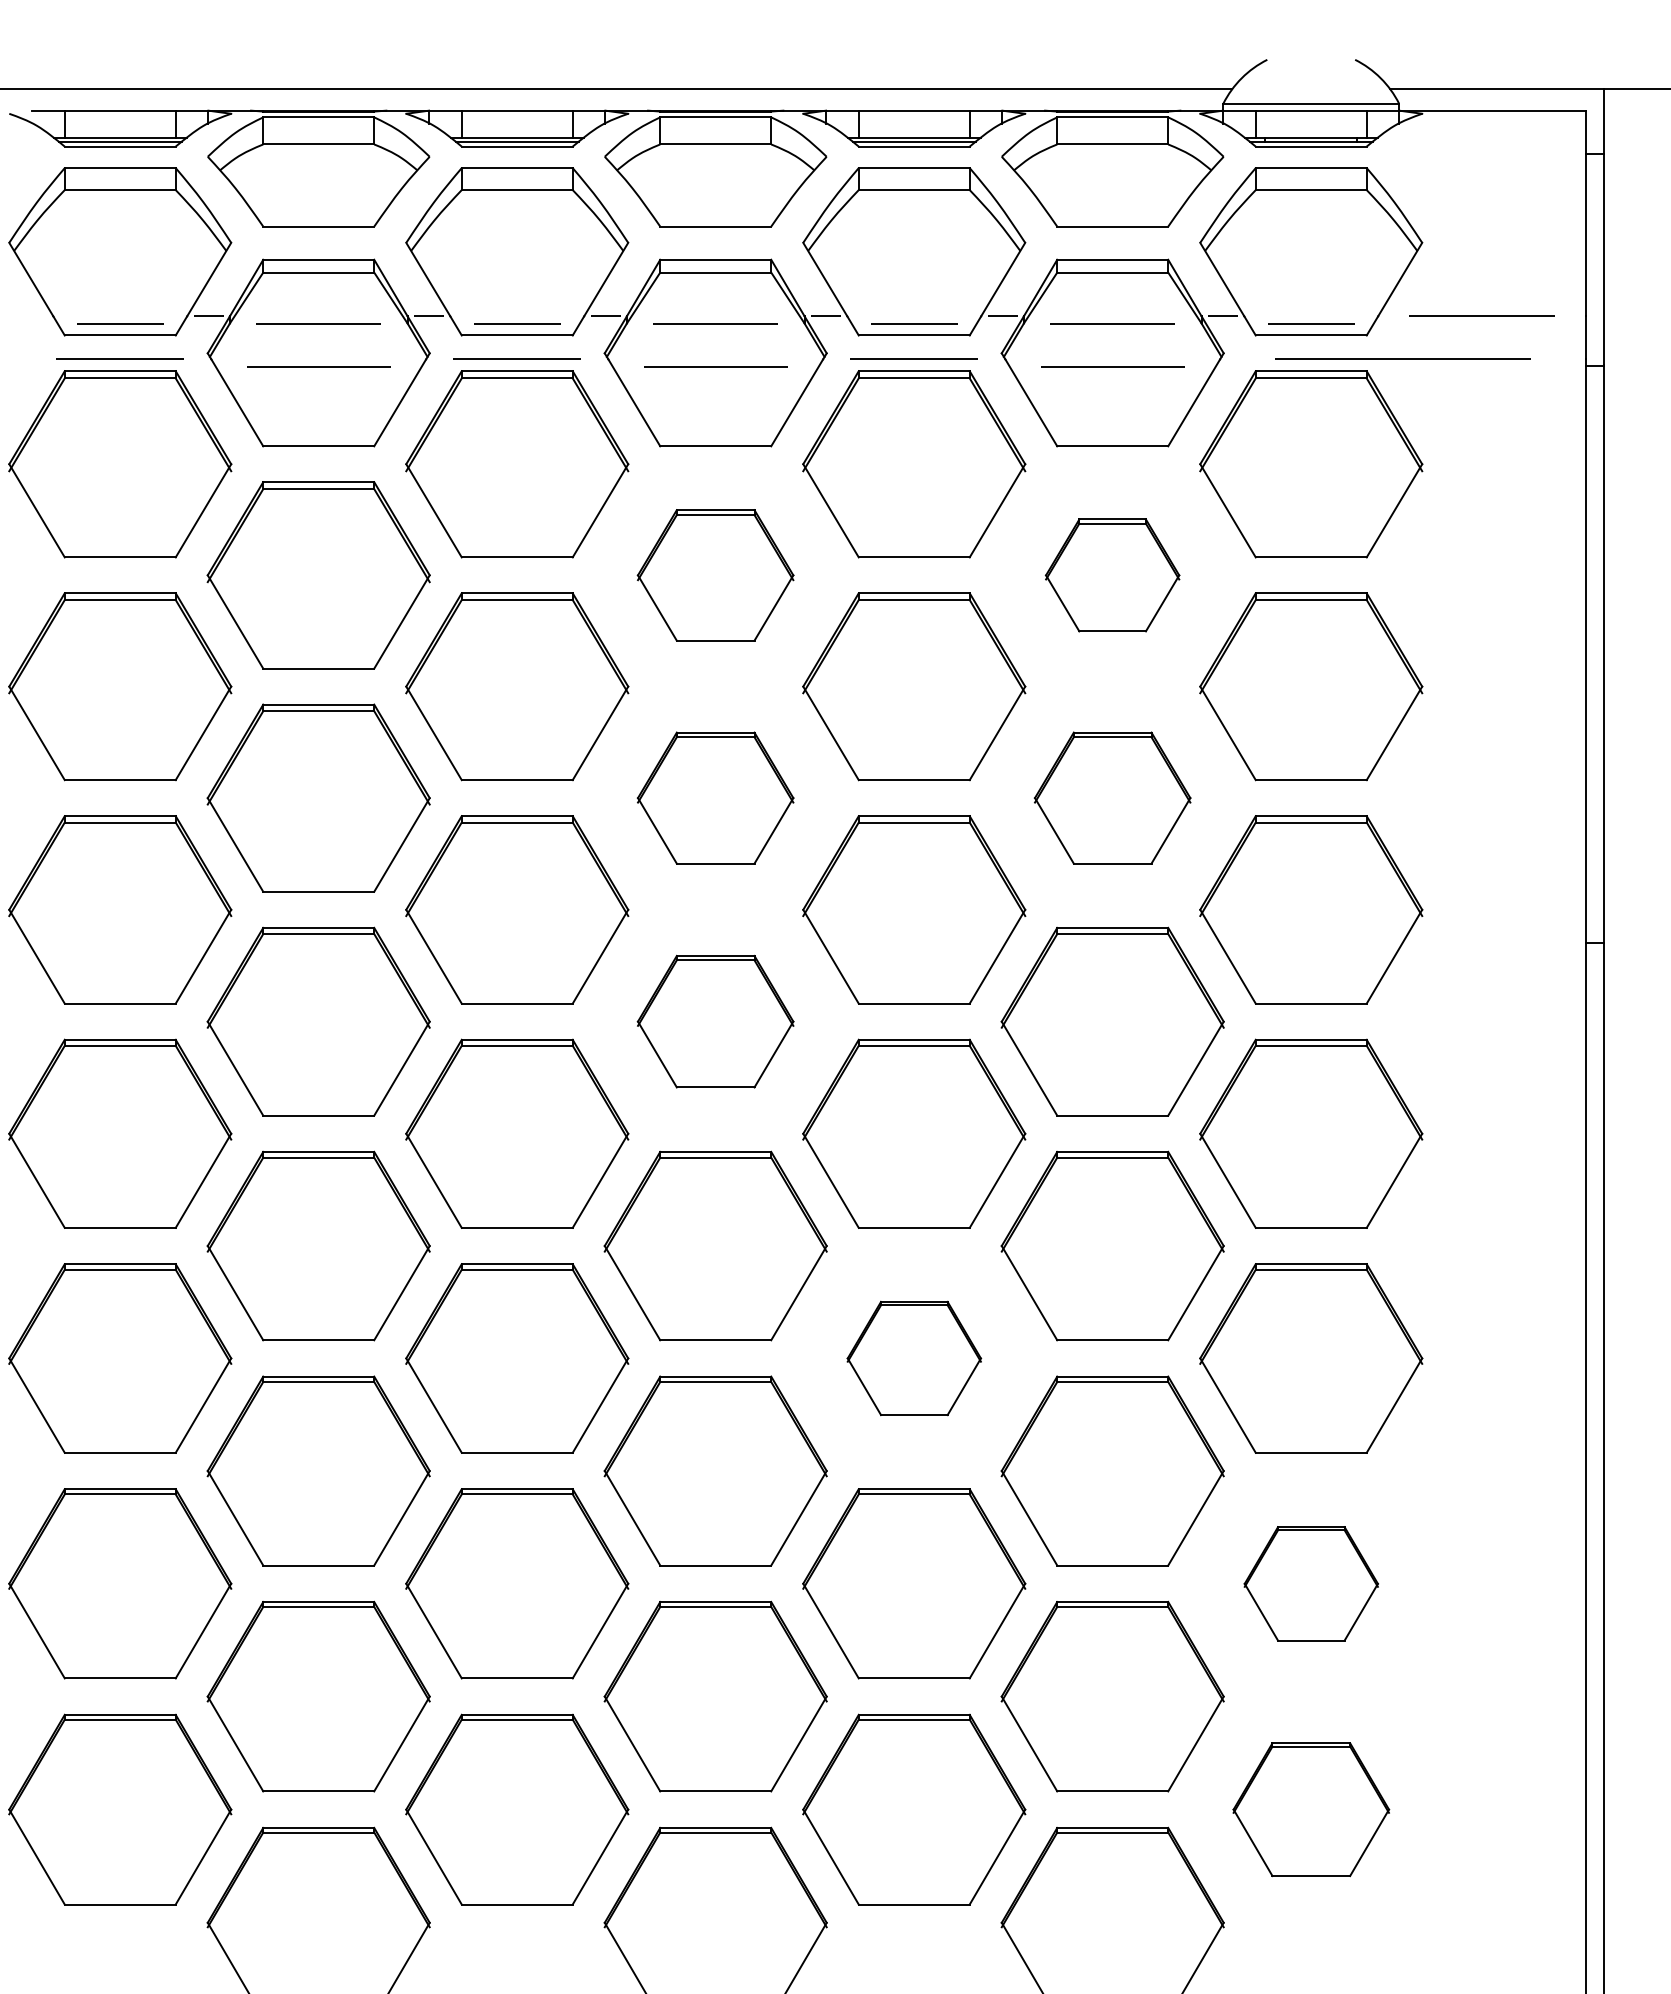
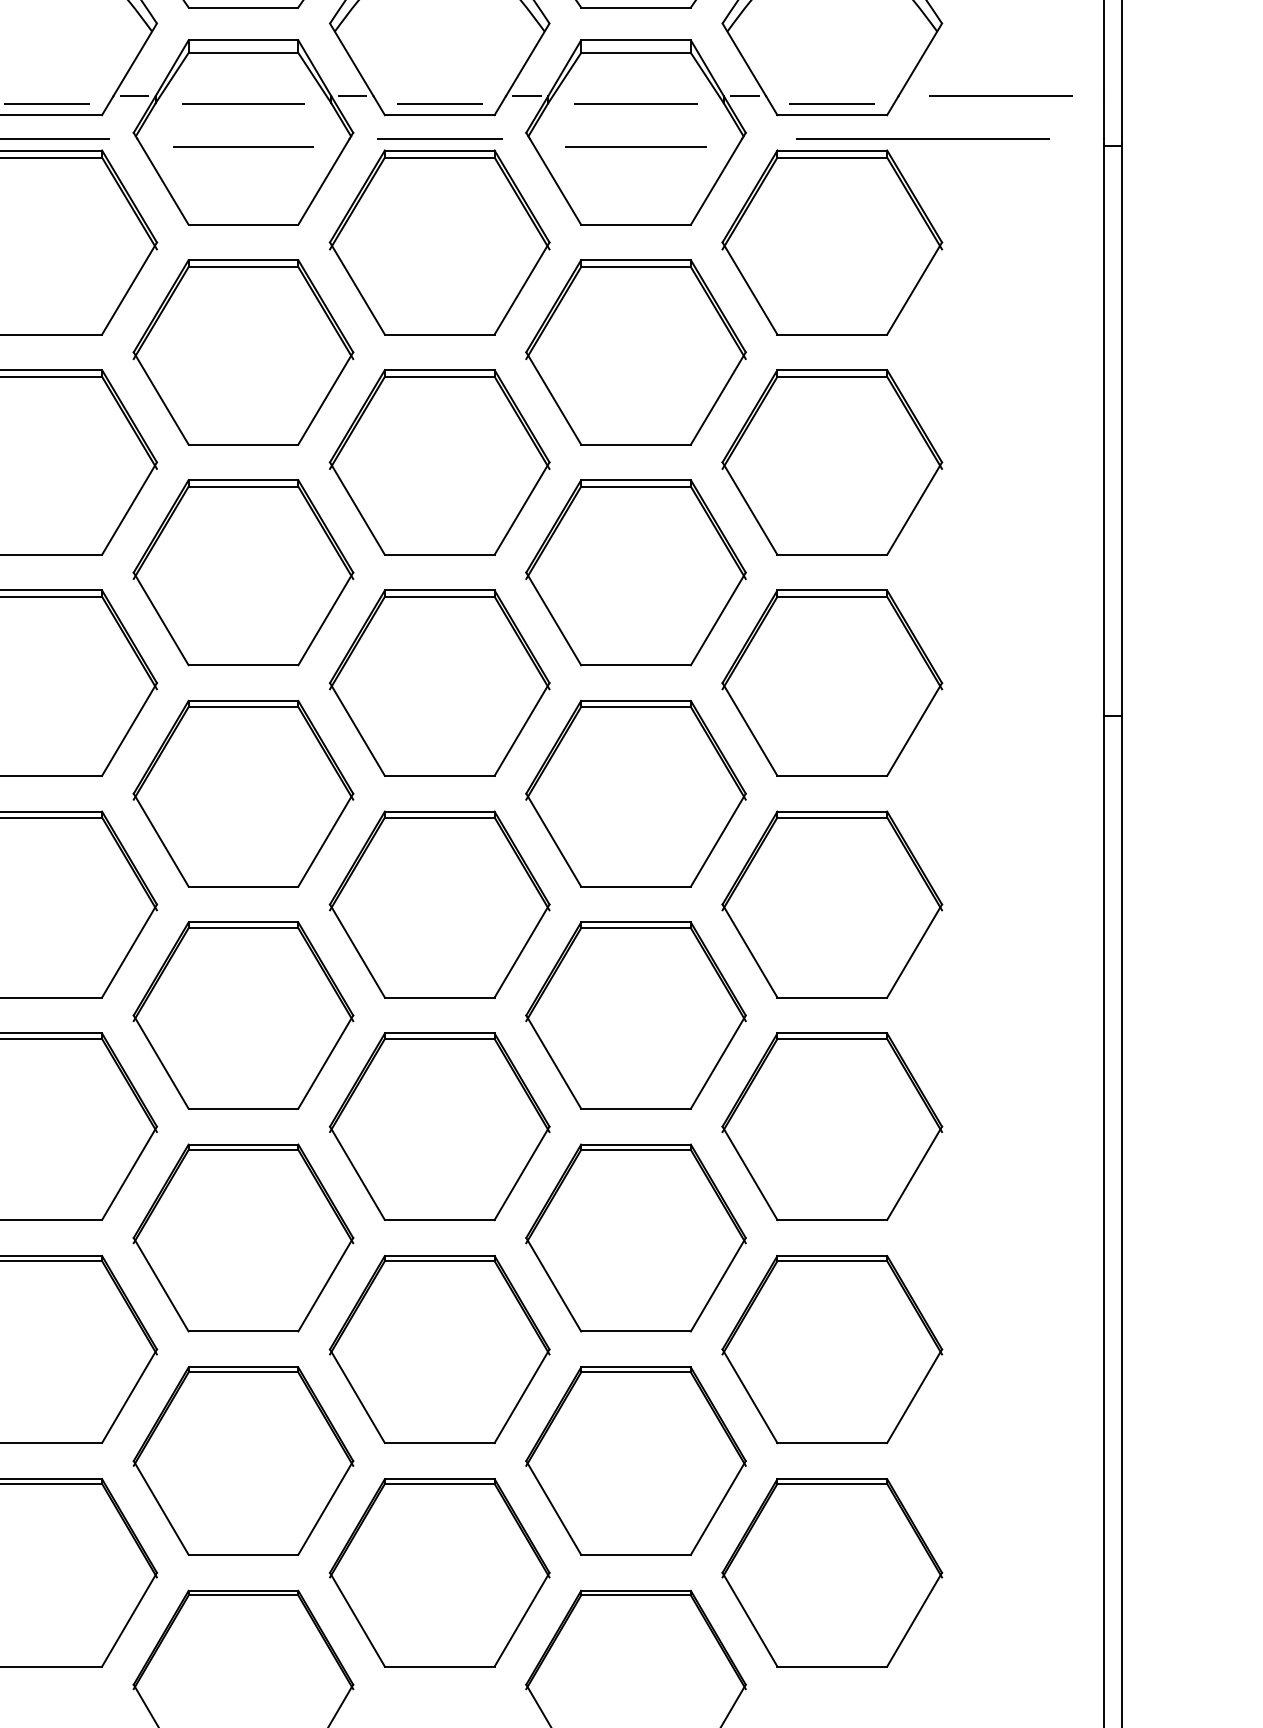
part: (715, 575) -> (243, 352), size x1.43
part: (1112, 575) -> (635, 352), size x1.67
part: (715, 797) -> (243, 572), size x1.43
part: (1112, 797) -> (635, 572), size x1.43
part: (715, 1021) -> (243, 793), size x1.43
part: (914, 1358) -> (440, 1126), size x1.67
part: (1311, 1583) -> (832, 1349), size x1.67
part: (1311, 1809) -> (832, 1572), size x1.43

